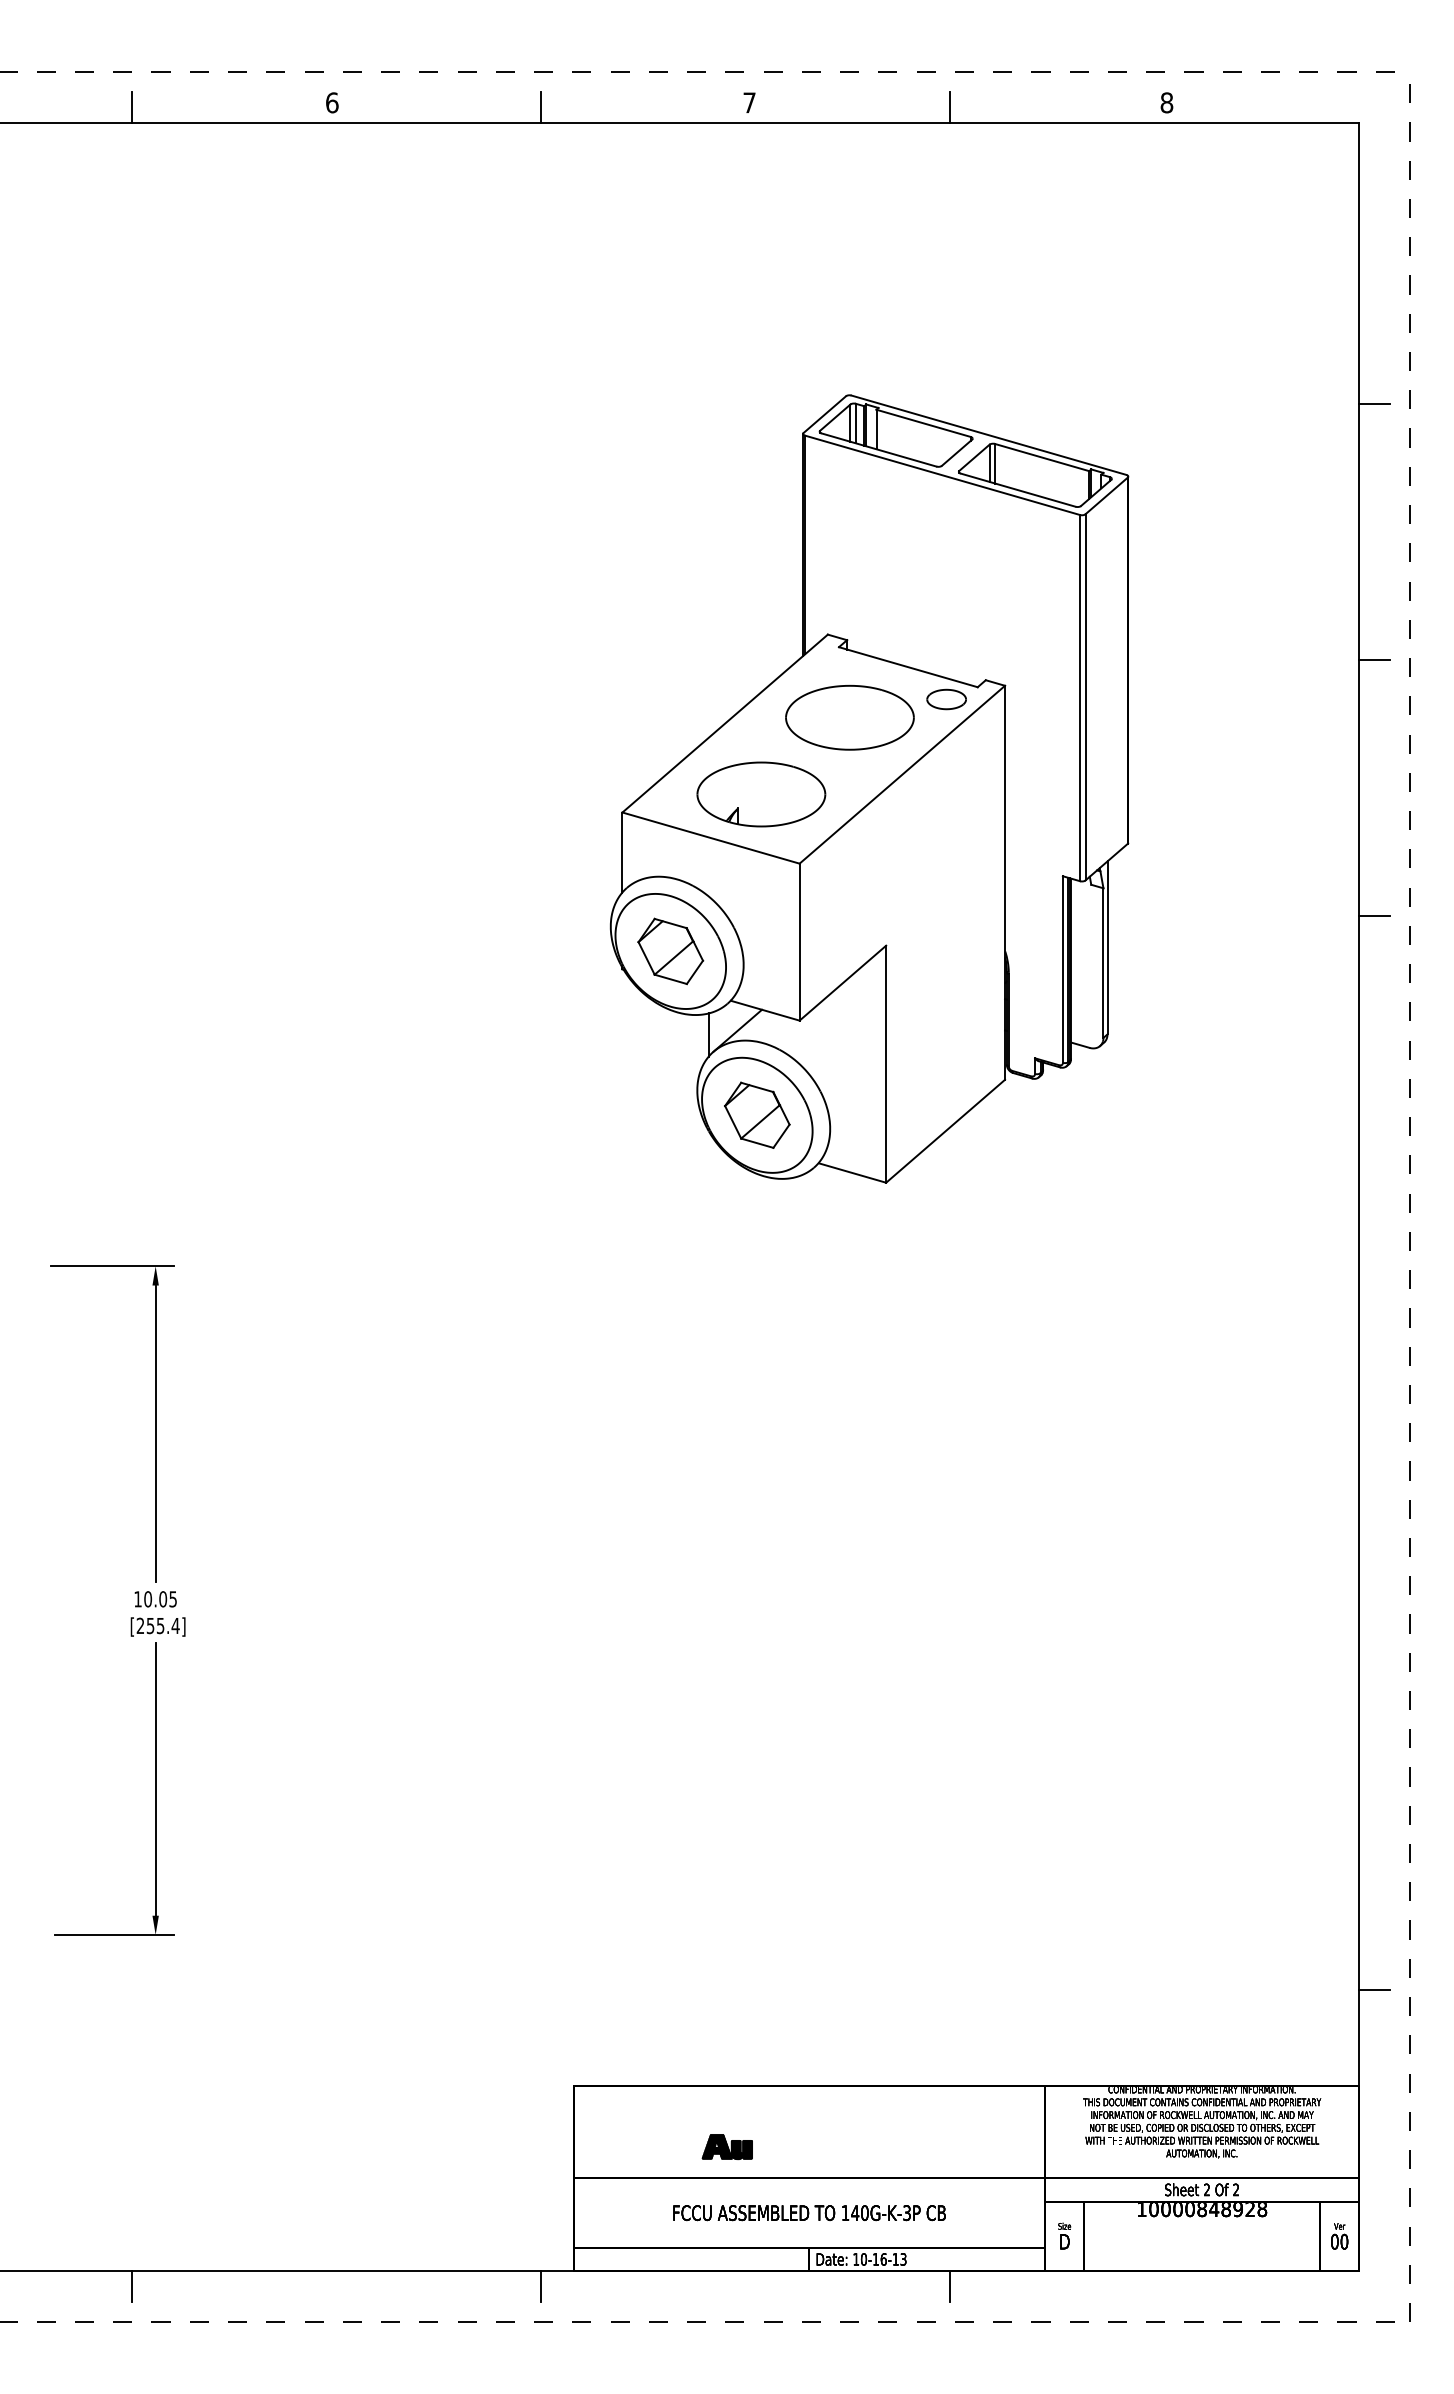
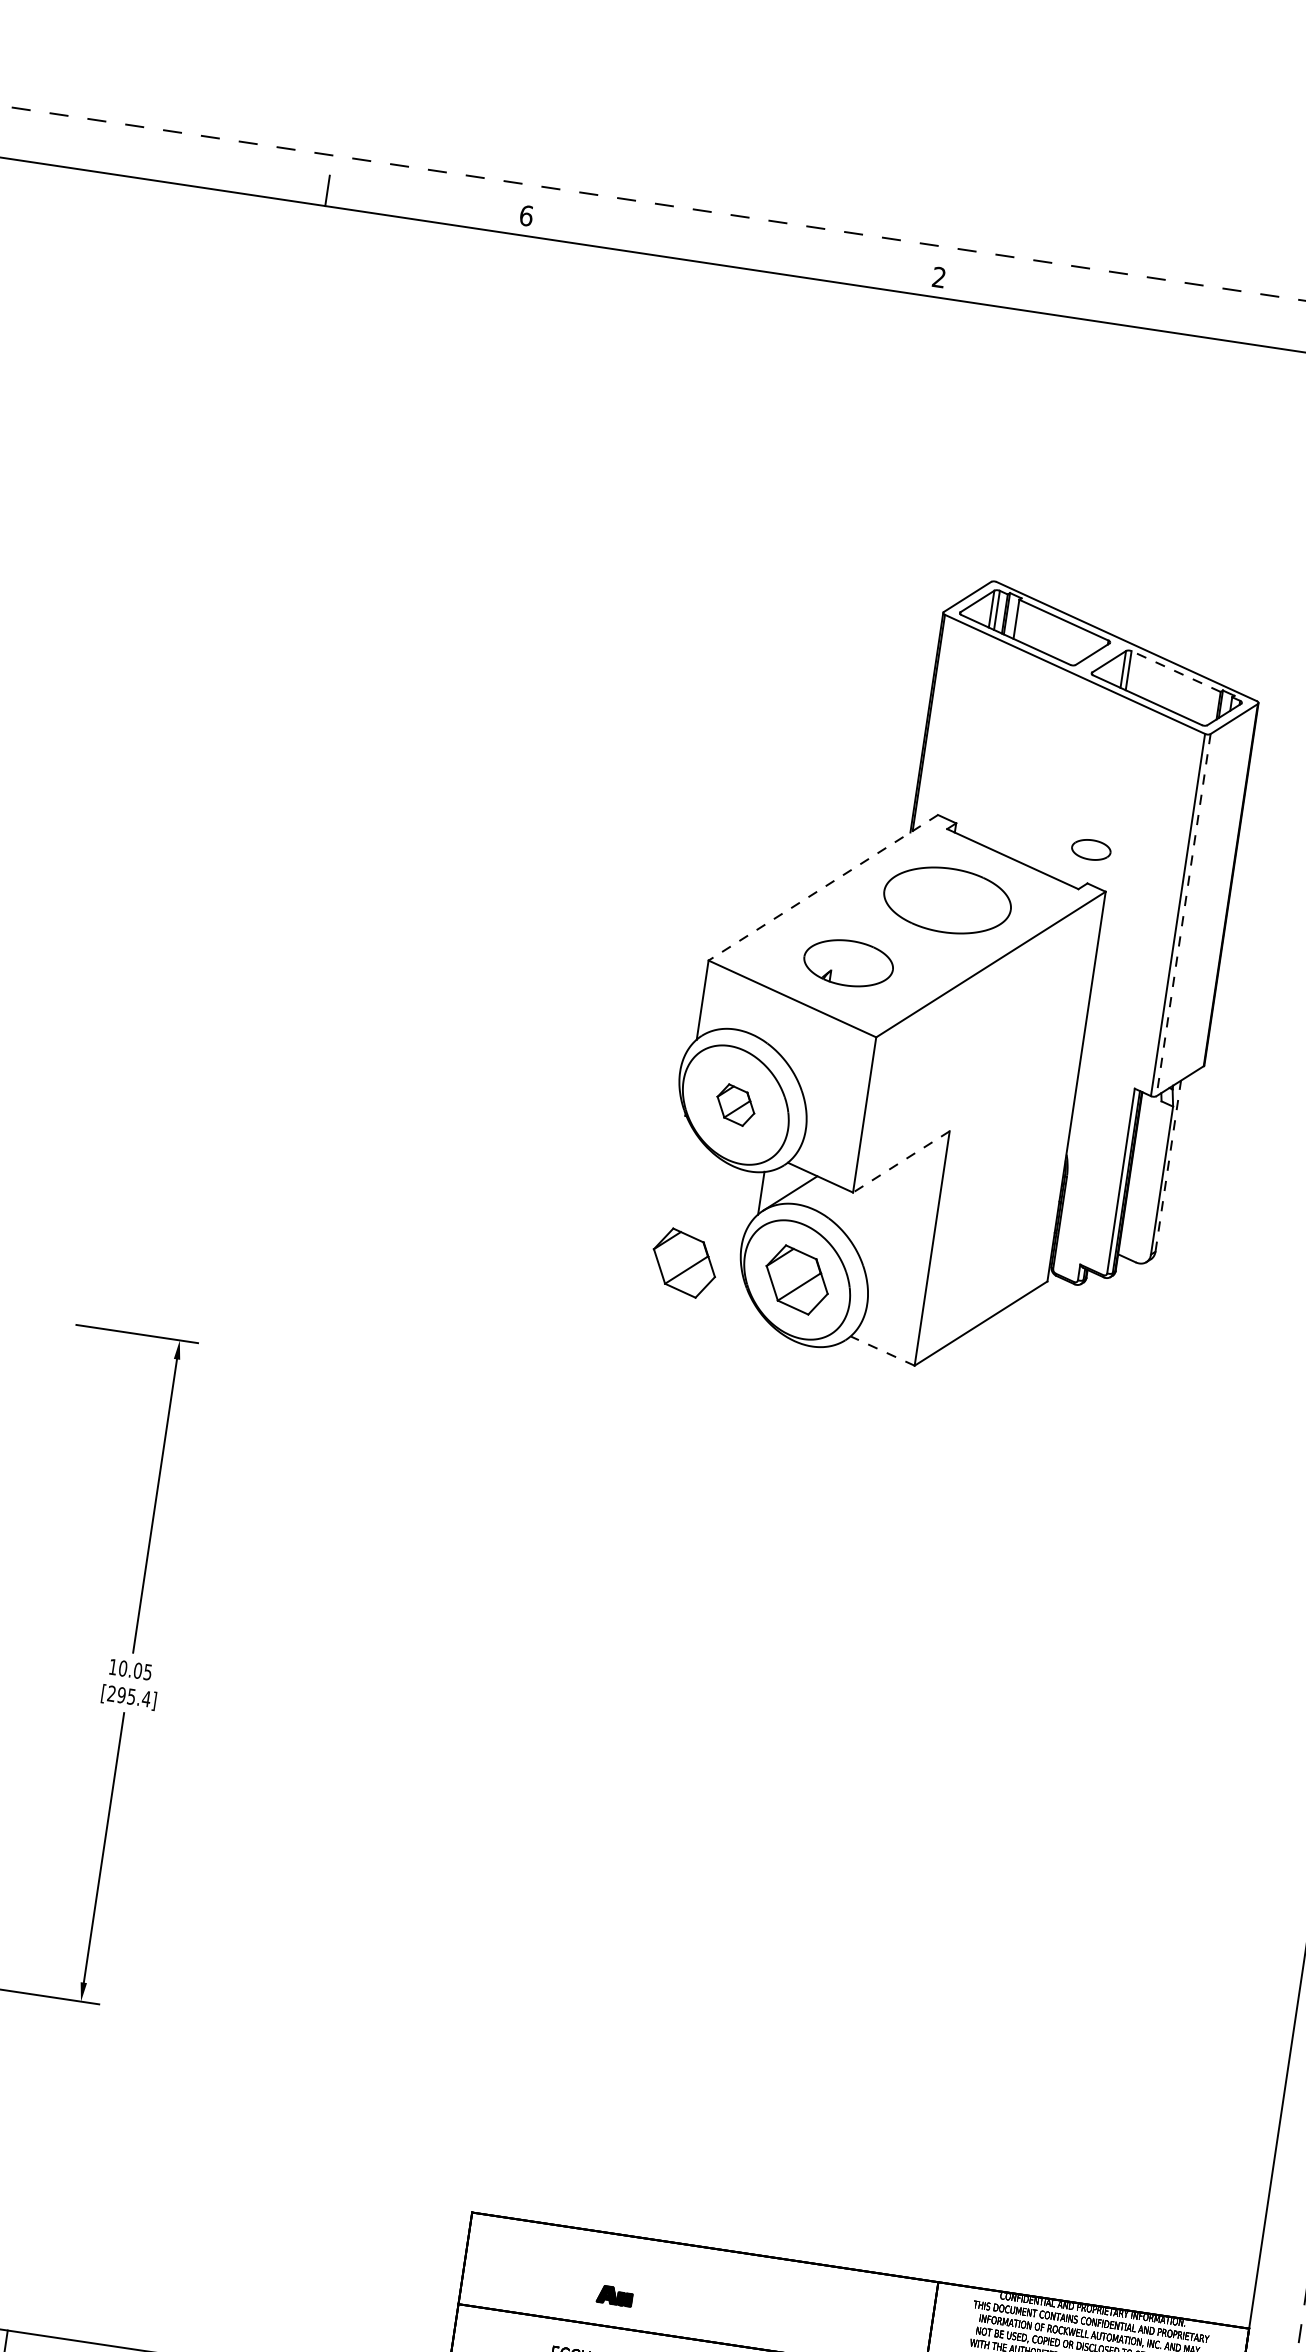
text: (749, 102) -> (939, 277), 7 -> 2
line: (540, 107) -> (731, 251), removed
line: (950, 107) -> (1137, 311), removed
line: (1041, 457) -> (1175, 671), solid -> dashed
line: (1085, 697) -> (1183, 915), solid -> dashed
part: (946, 699) -> (1091, 849), moved
line: (725, 723) -> (823, 887), solid -> dashed
part: (761, 794) -> (848, 963), size x0.7
line: (1107, 947) -> (1168, 1165), solid -> dashed
part: (670, 951) -> (735, 1105), size x0.6
line: (842, 983) -> (900, 1162), solid -> dashed
part: (643, 1114) -> (684, 1262), added
line: (852, 1173) -> (882, 1351), solid -> dashed
text: (150, 1625) -> (121, 1694), [255.4] -> [295.4]
line: (1374, 1989) -> (1278, 2235), removed
part: (726, 2147) -> (614, 2296), size x0.7

